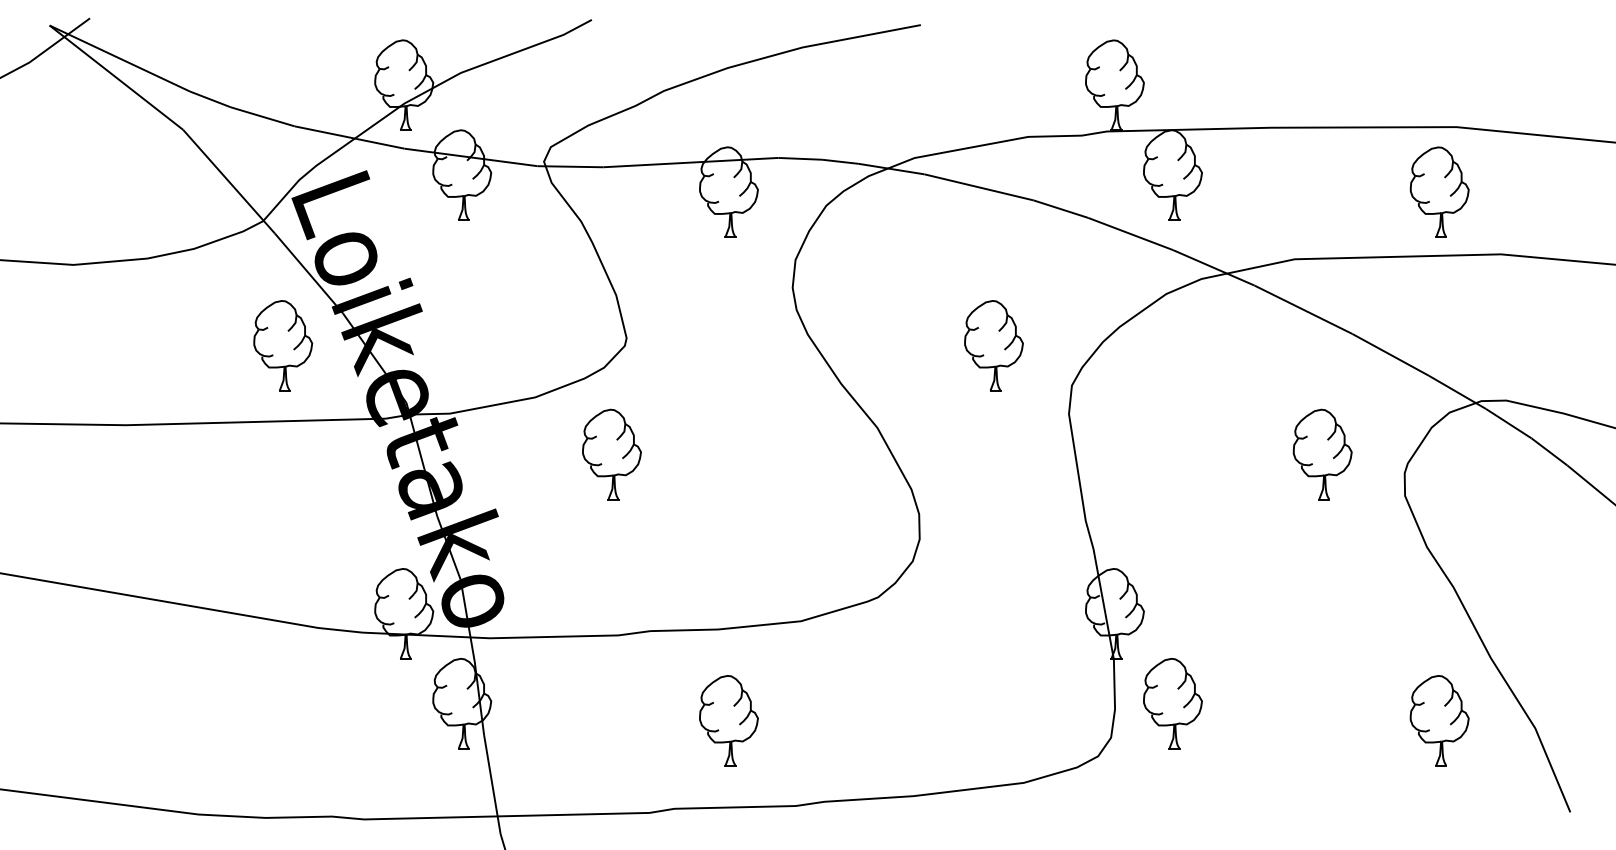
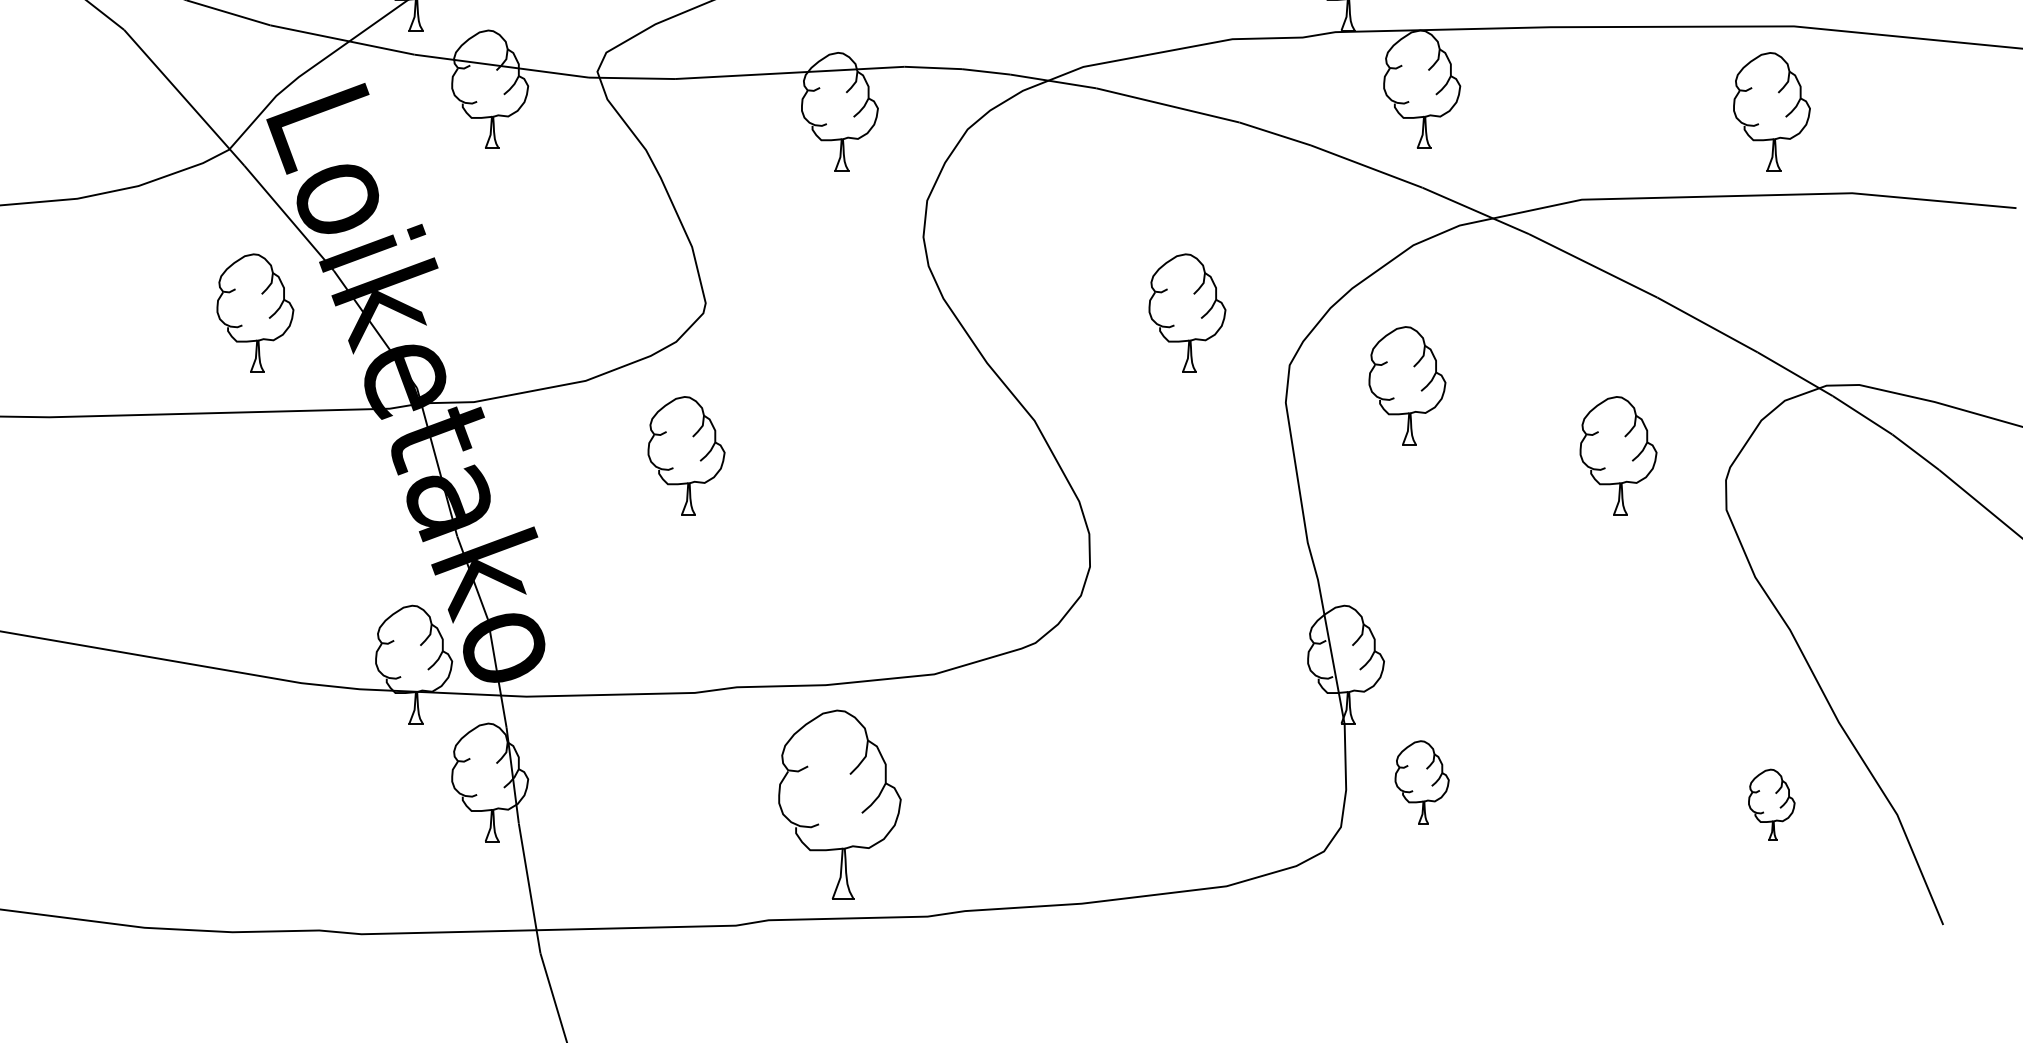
part: (1161, 400) -> (1407, 384), added
part: (1172, 703) -> (1421, 782), size x0.7
part: (728, 720) -> (839, 804), size x1.6
part: (1439, 720) -> (1771, 804), size x0.6

